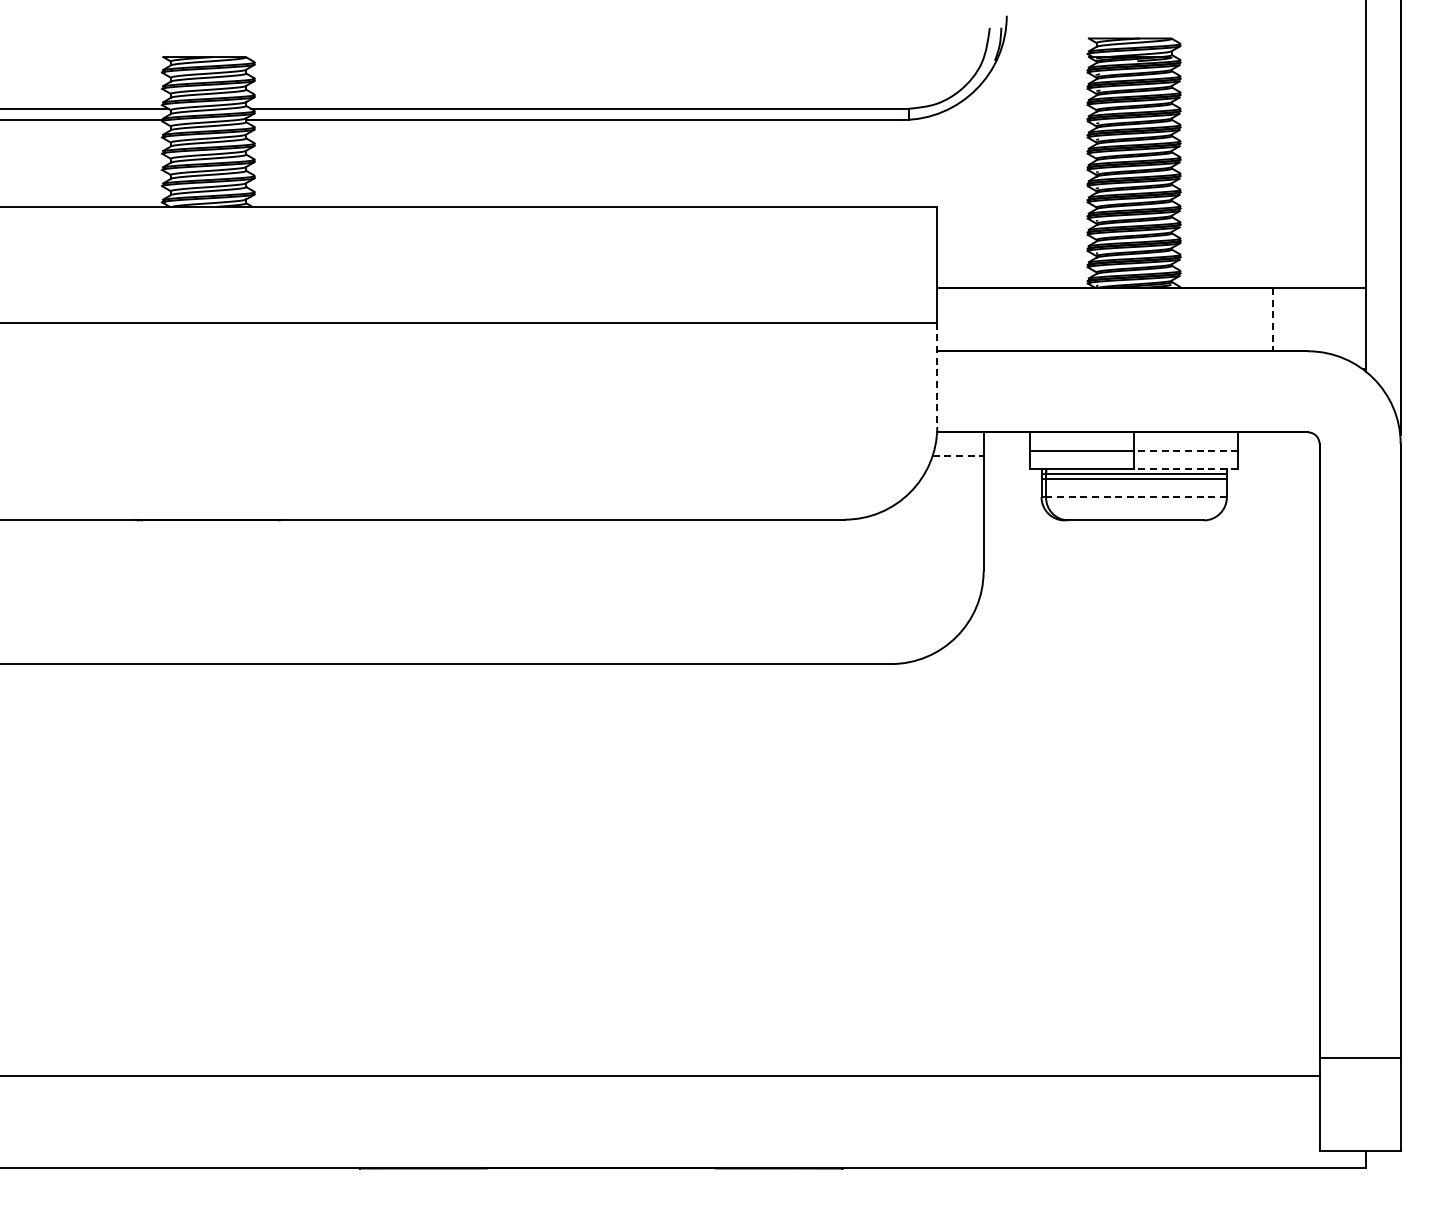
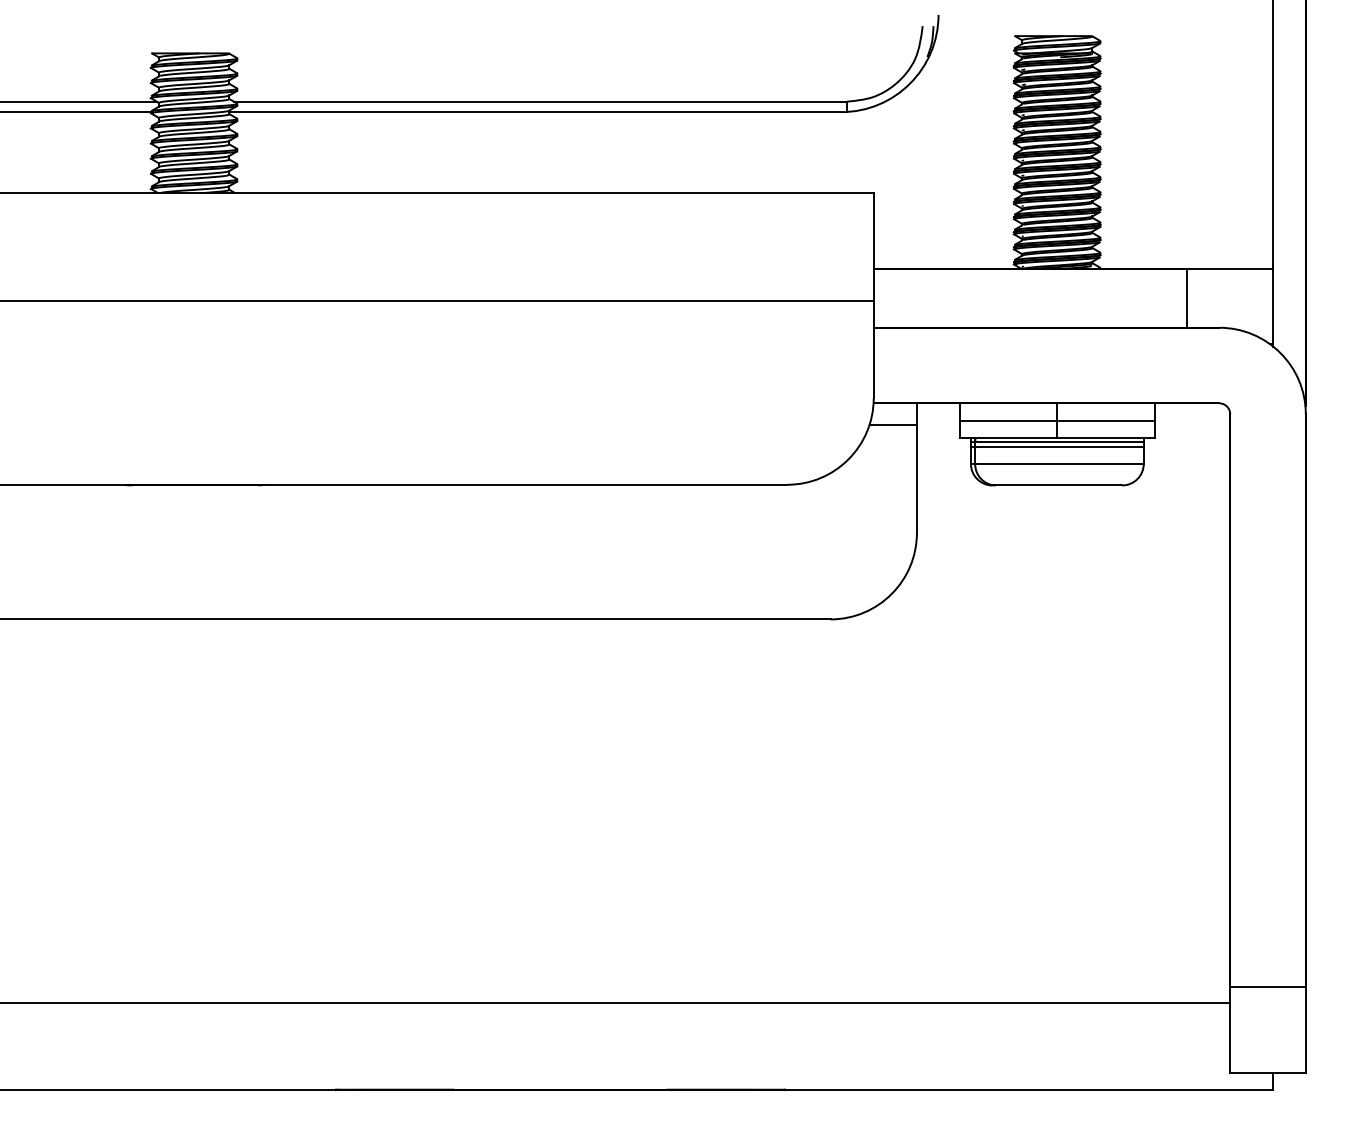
line: (1273, 319) -> (1187, 298), dashed -> solid
line: (937, 375) -> (873, 350), dashed -> solid
line: (1185, 450) -> (1105, 420), dashed -> solid
line: (958, 455) -> (893, 424), dashed -> solid
line: (1185, 469) -> (1105, 437), dashed -> solid
line: (1136, 497) -> (1059, 464), dashed -> solid

